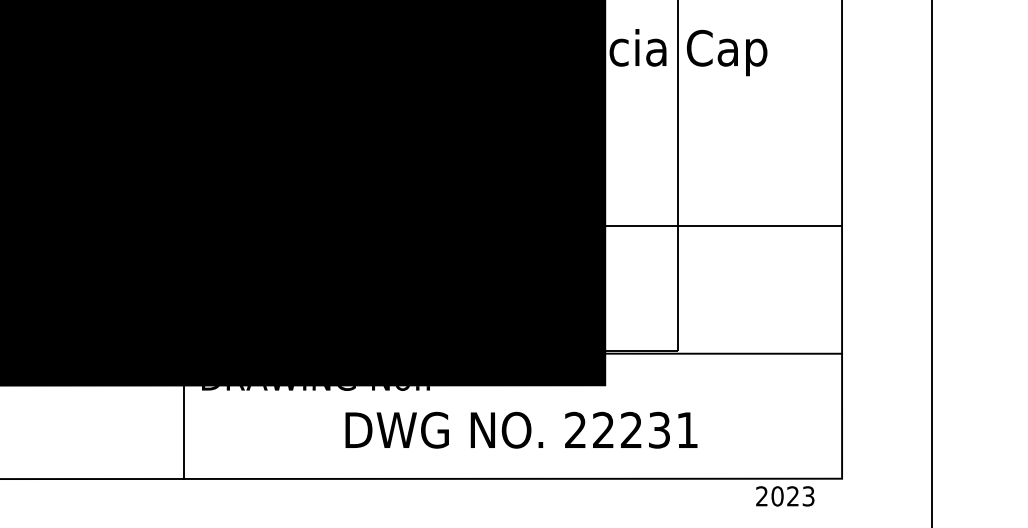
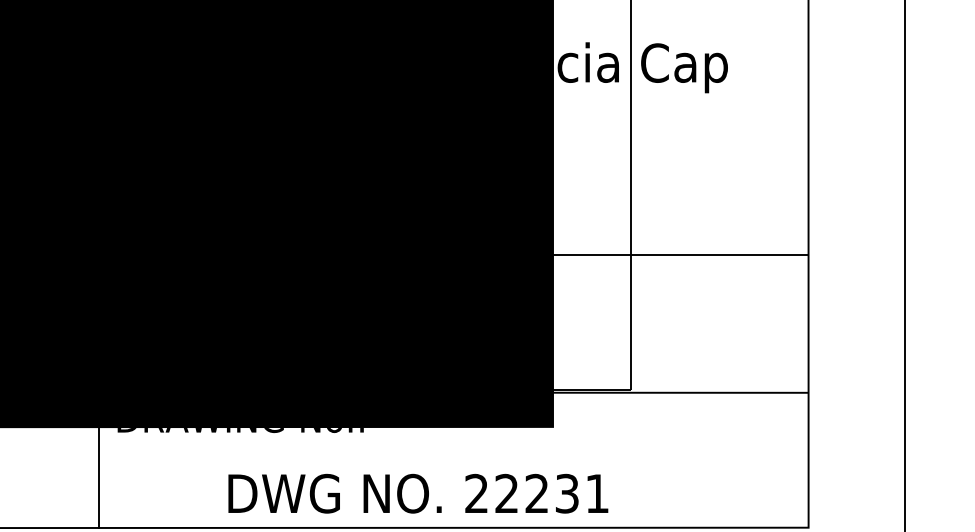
text: (521, 429) -> (418, 492), moved

